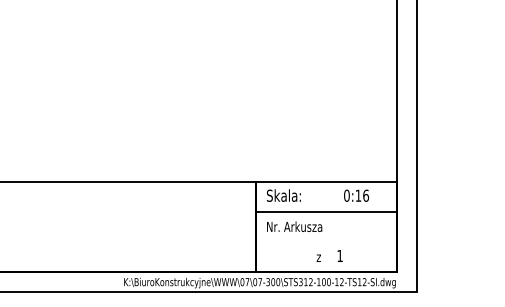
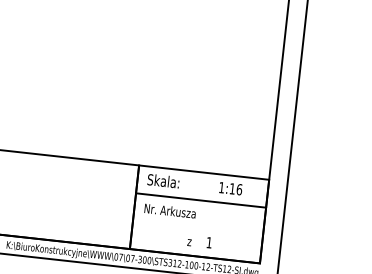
text: (346, 195) -> (221, 187), 0:16 -> 1:16

